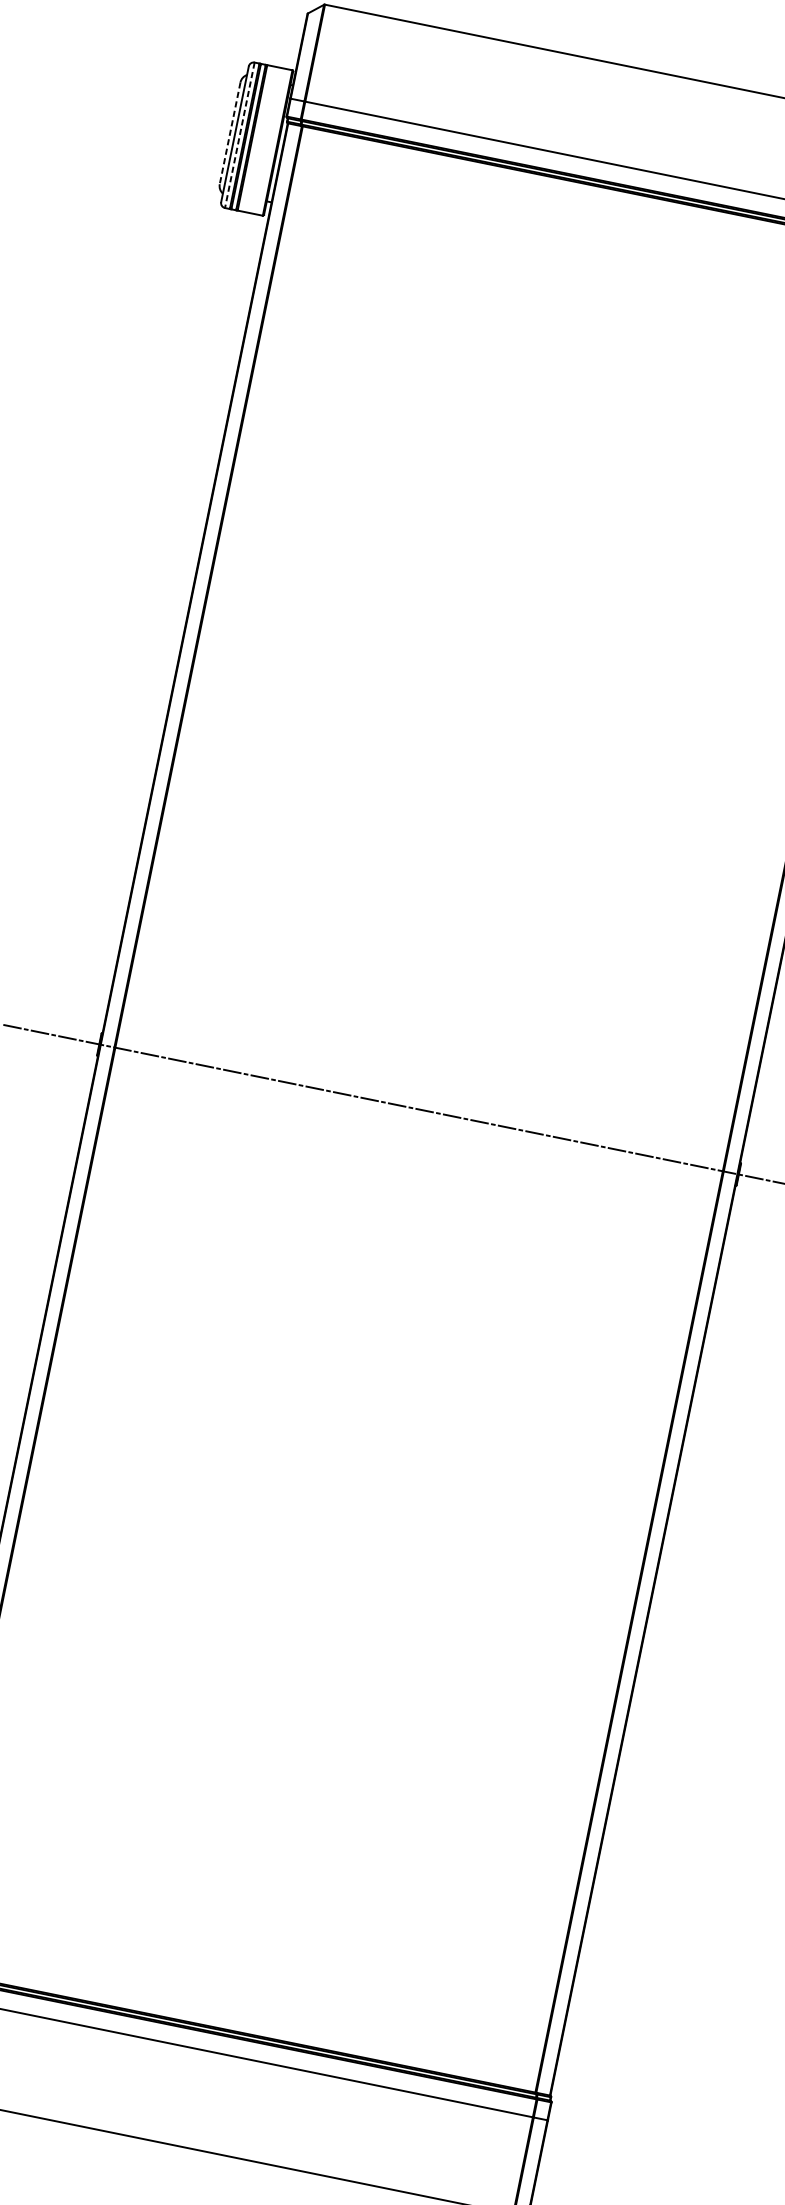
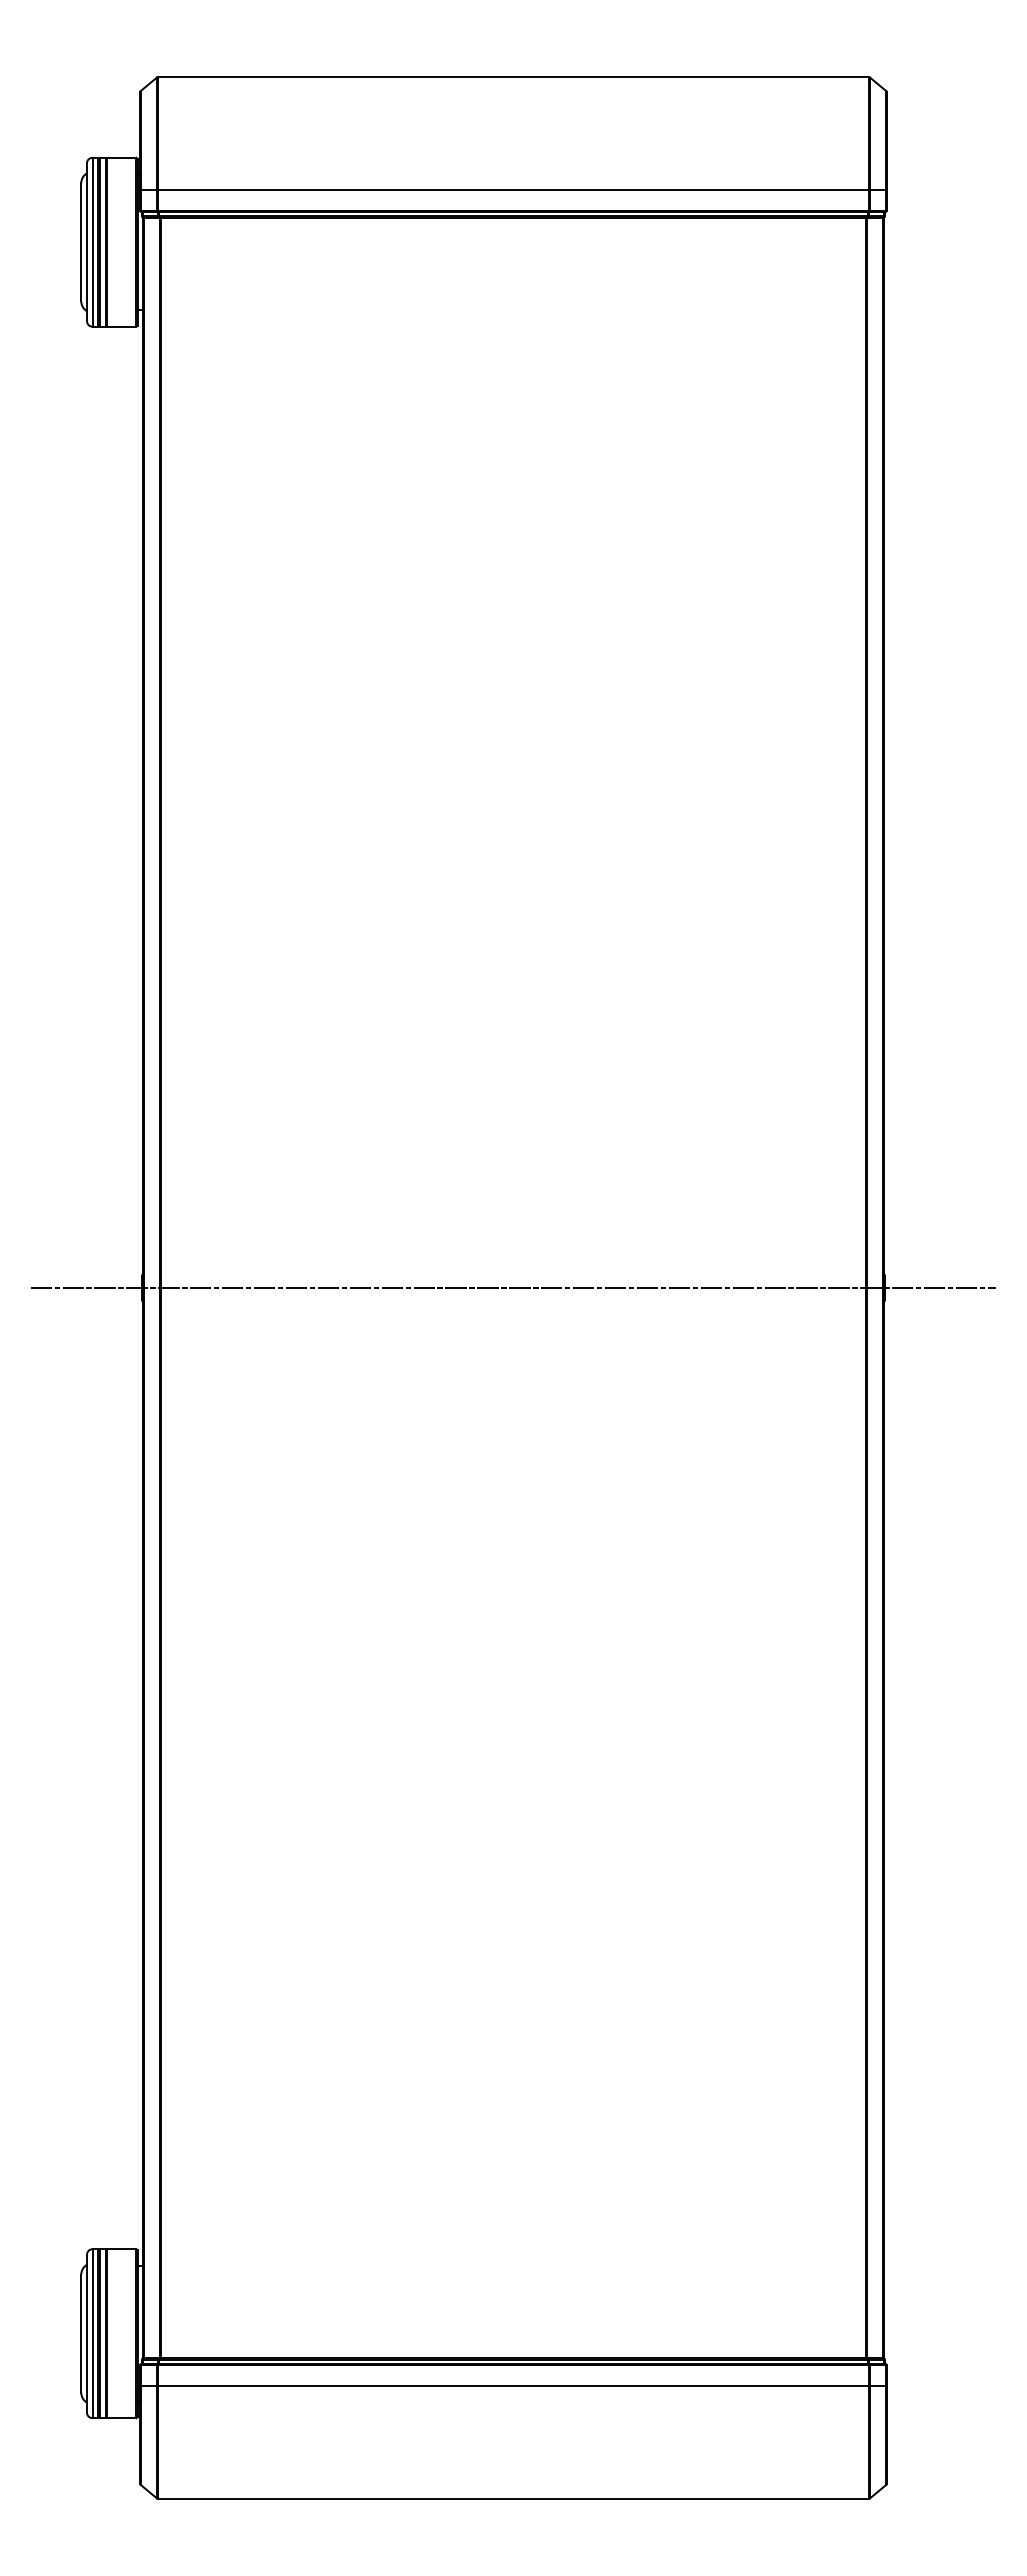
line: (230, 133) -> (81, 242), dashed -> solid
line: (239, 135) -> (92, 242), dashed -> solid

